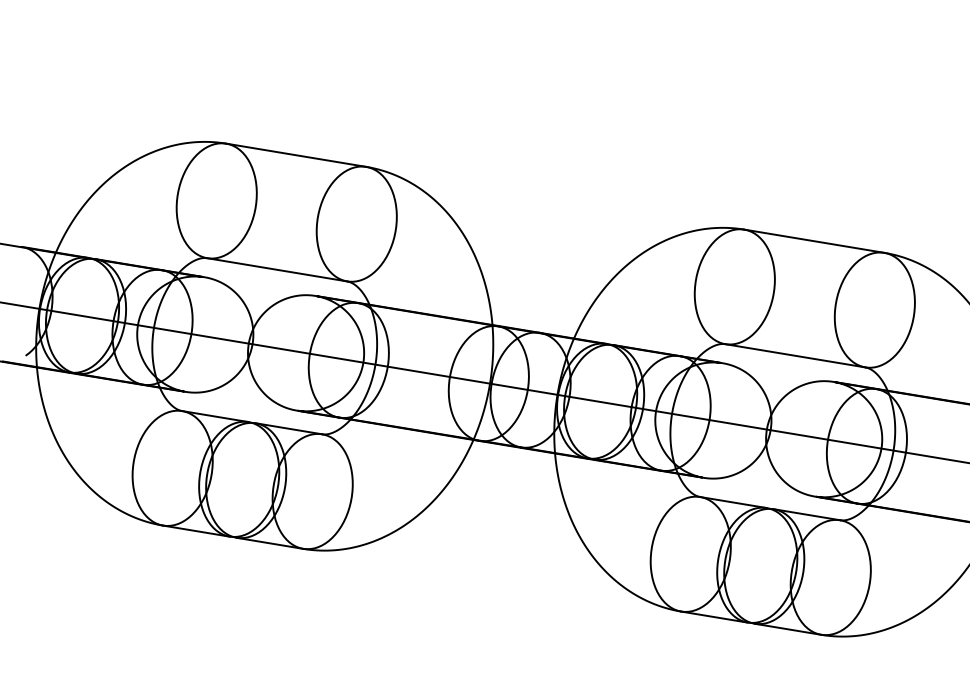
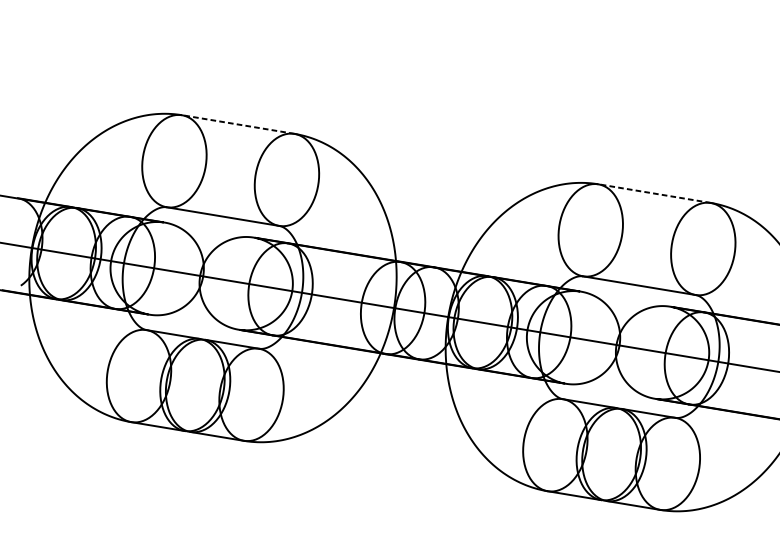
line: (296, 155) -> (238, 124), solid -> dashed
line: (814, 241) -> (654, 193), solid -> dashed

